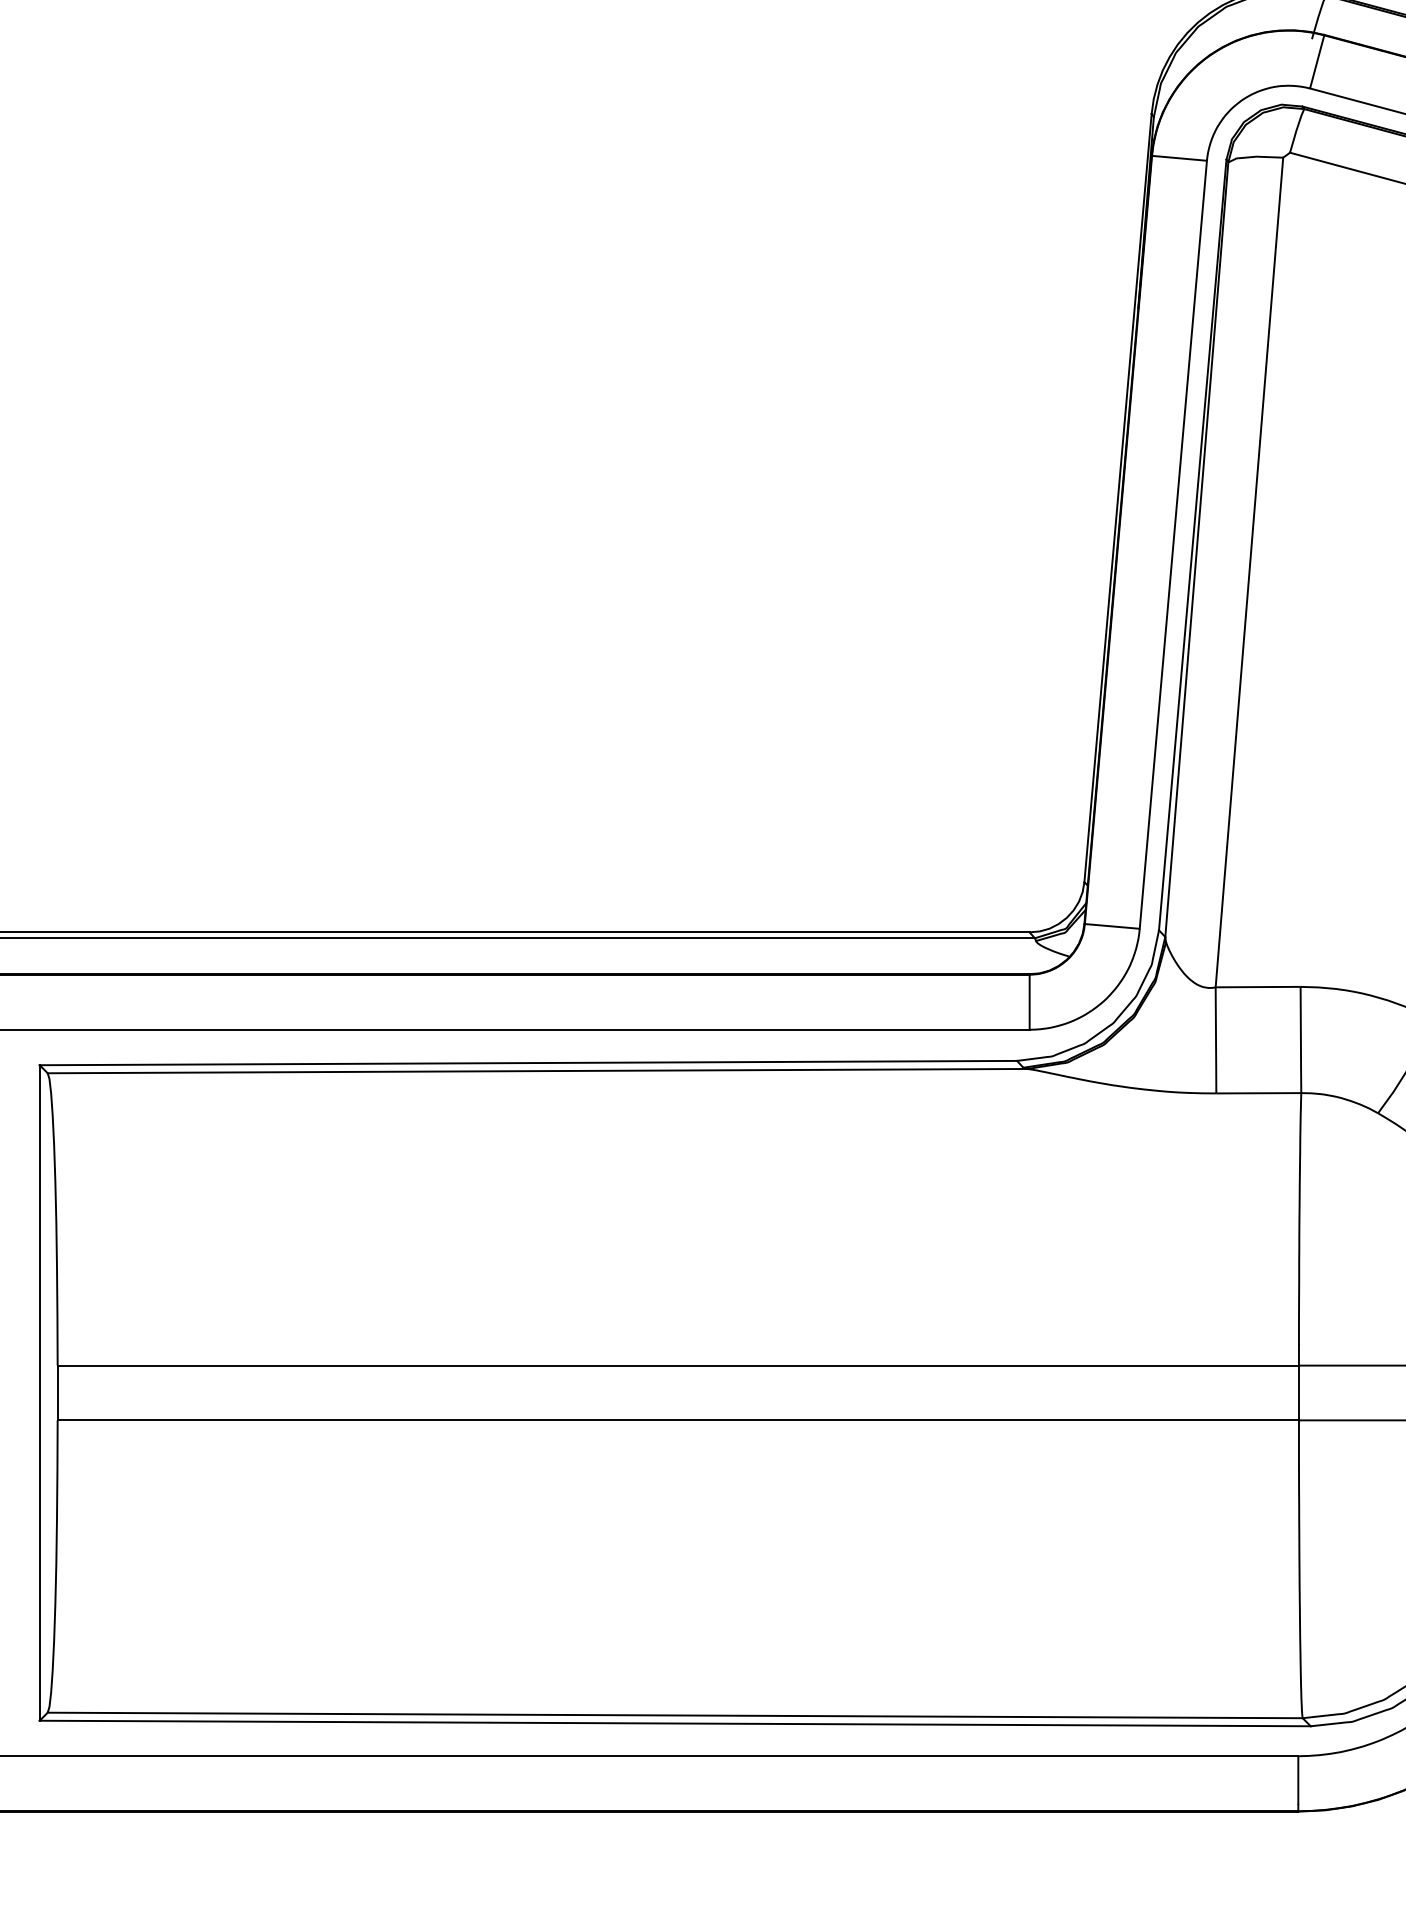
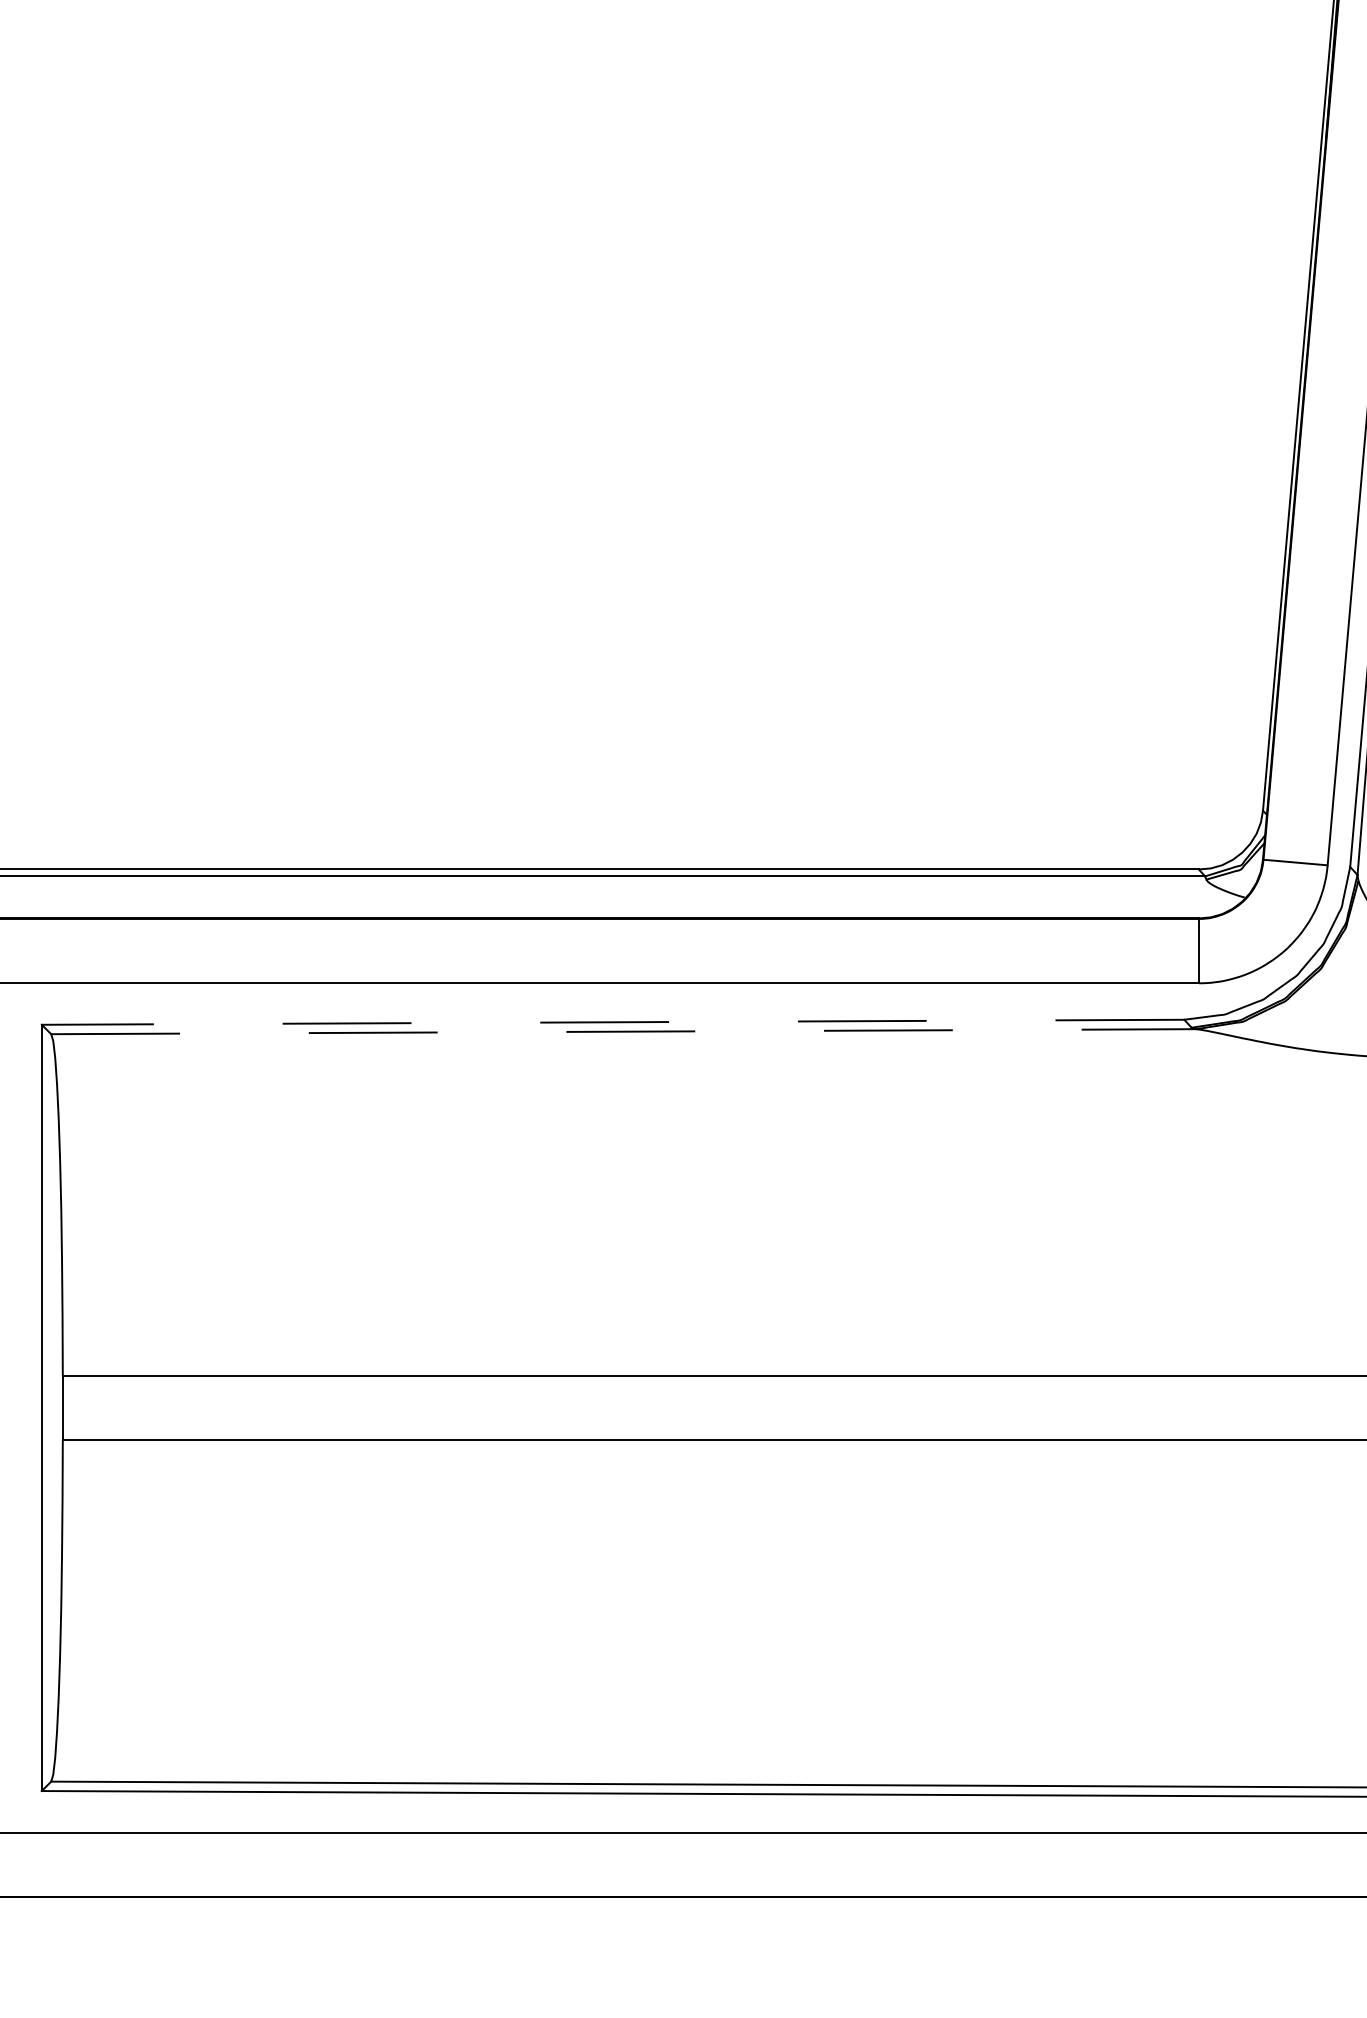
line: (528, 1063) -> (613, 1022), solid -> dashed
line: (537, 1071) -> (623, 1032), solid -> dashed

